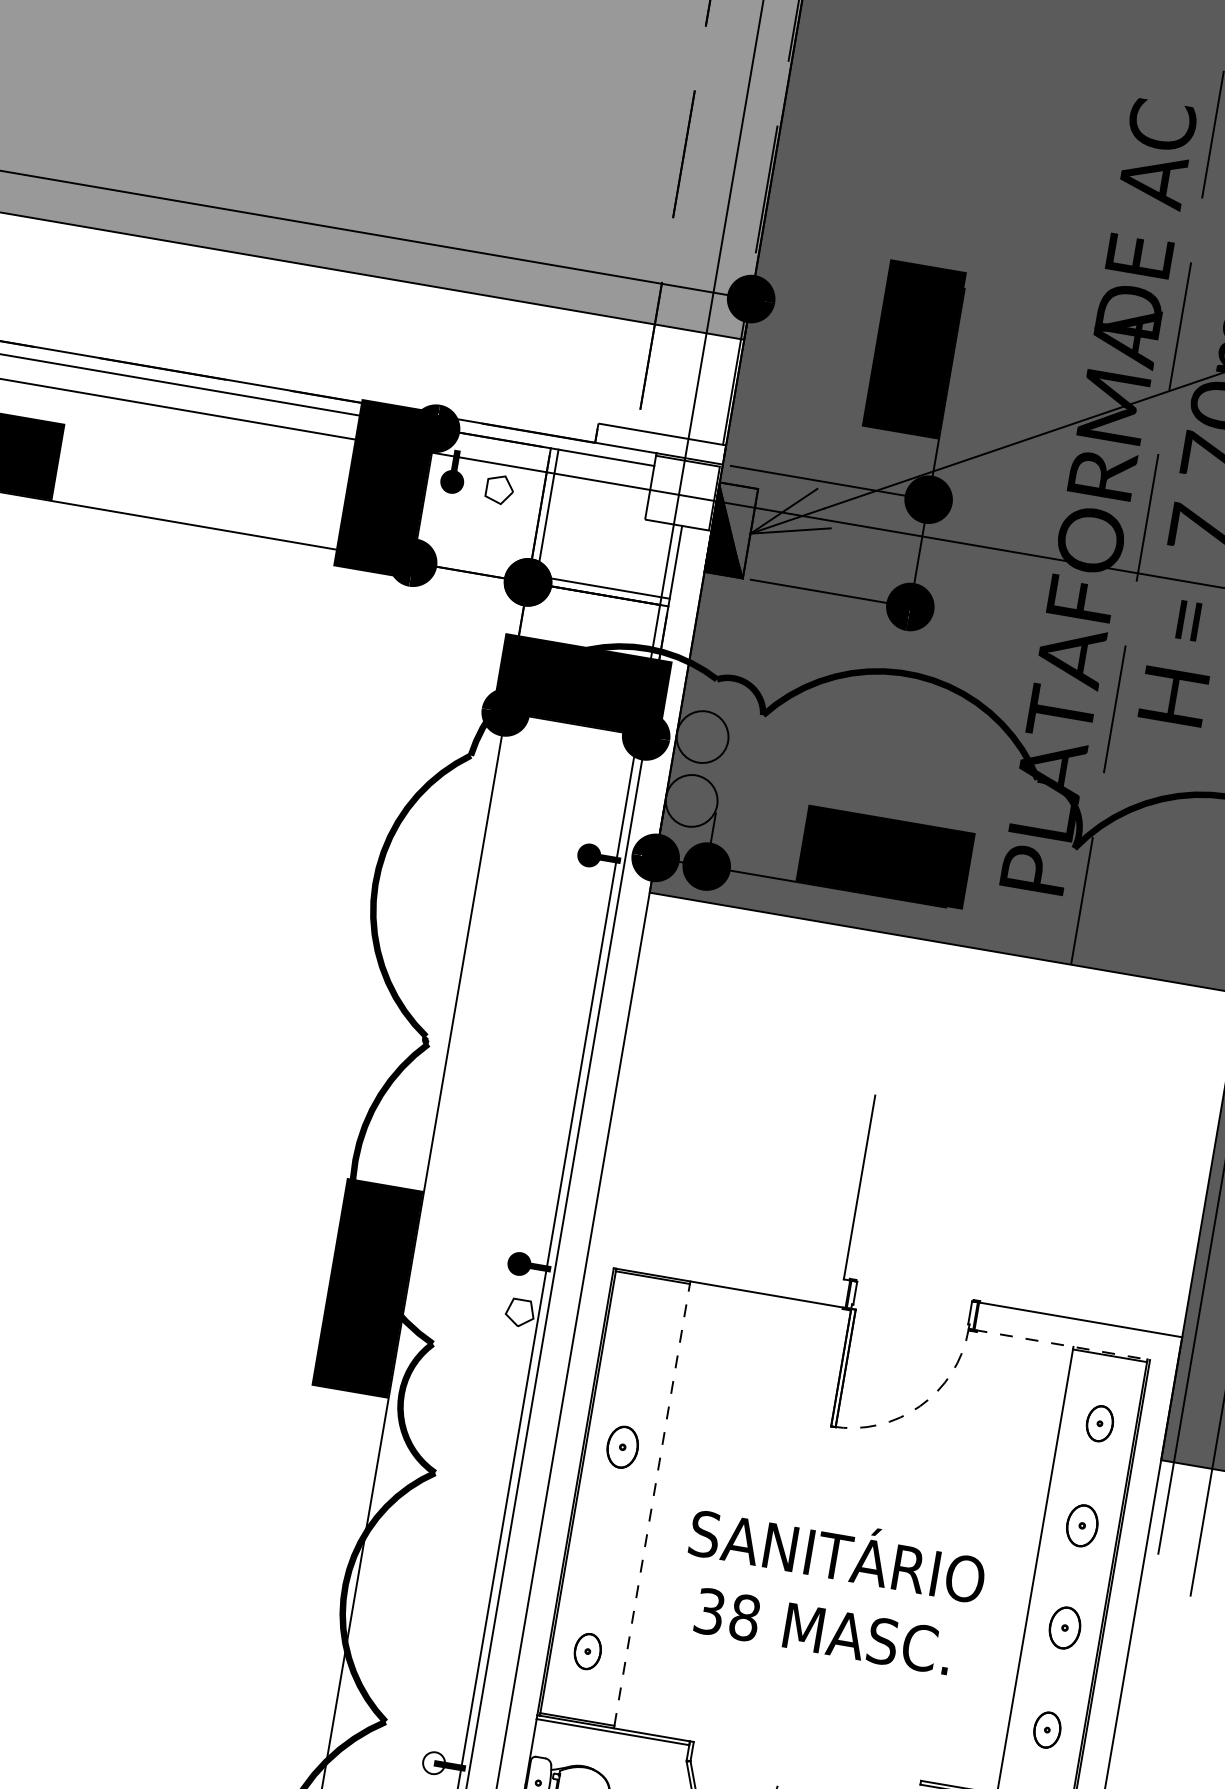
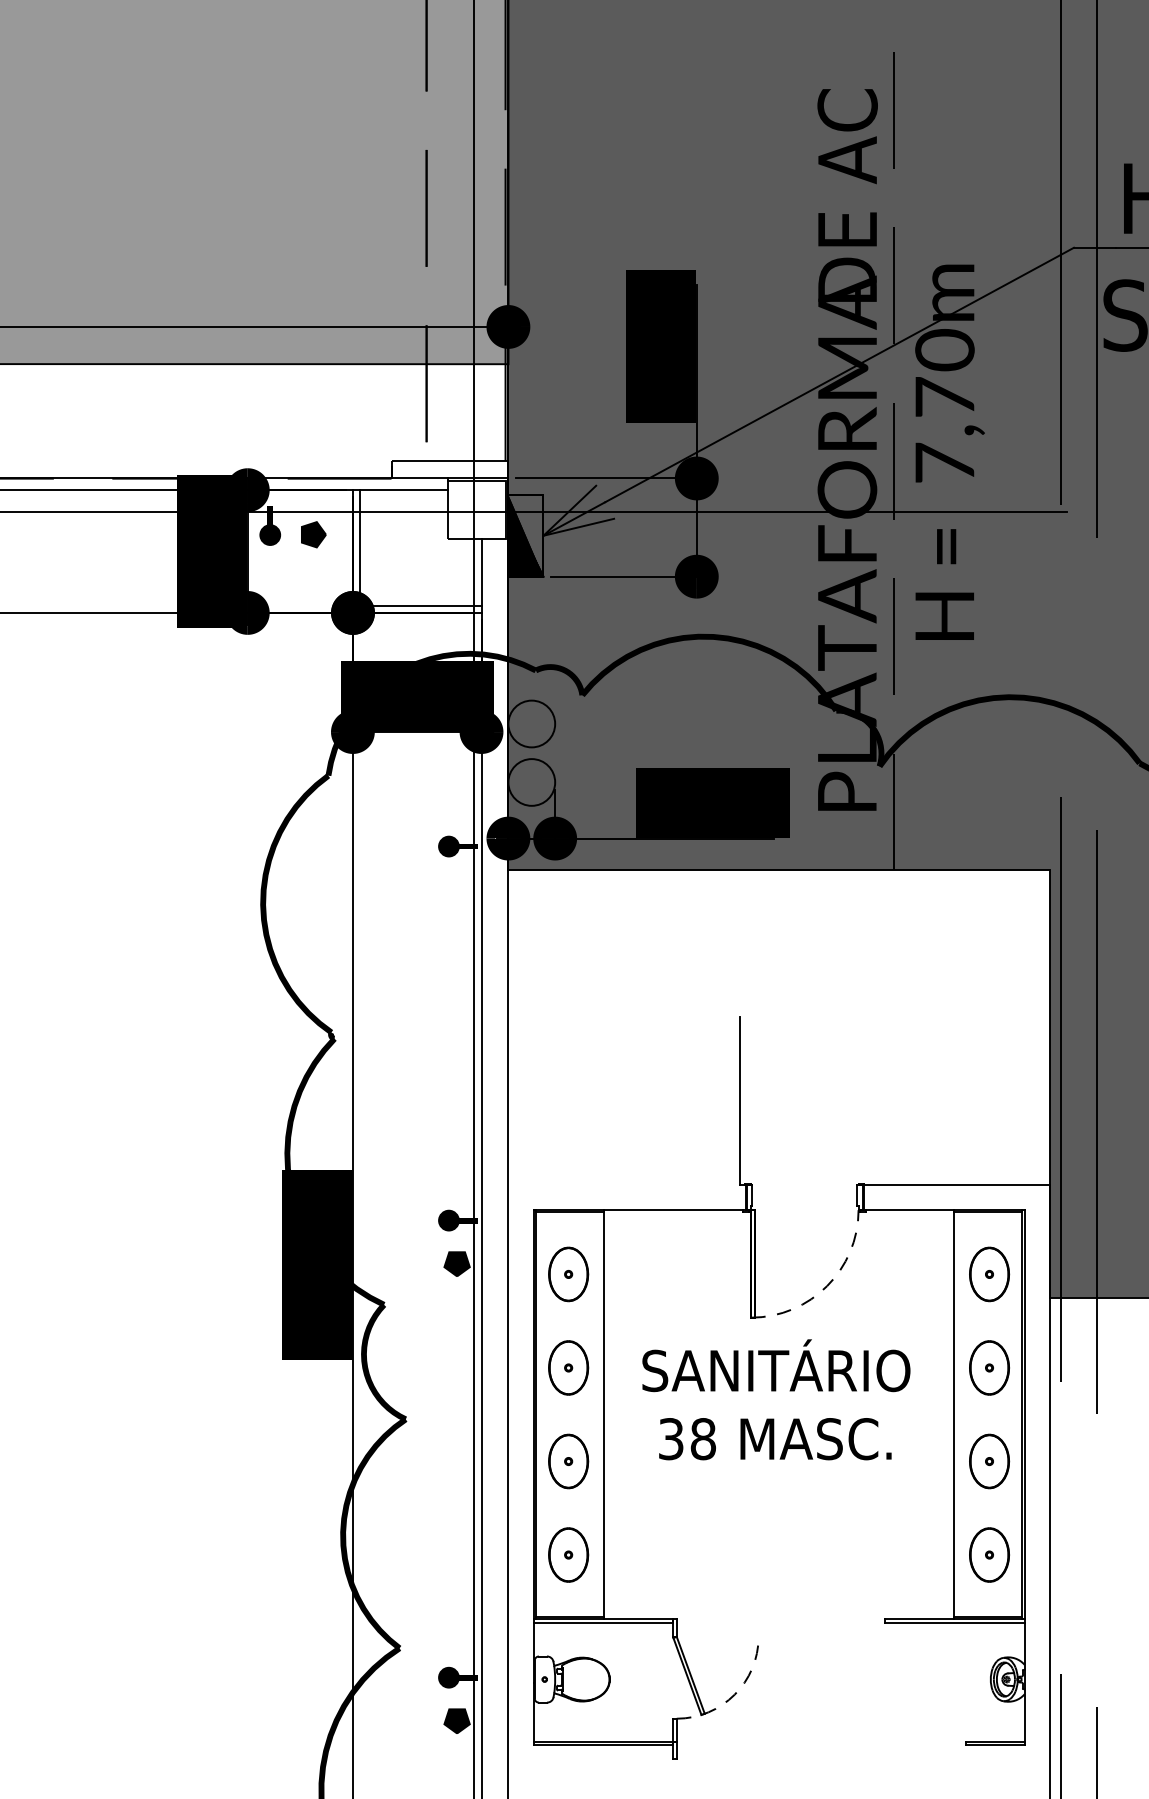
fill: (499, 489) -> (313, 534), added
fill: (519, 1313) -> (456, 1264), added
part: (639, 1345) -> (568, 1274), added
line: (1062, 1345) -> (944, 1210), dashed -> solid
part: (1099, 1423) -> (989, 1274), size x1.67
part: (622, 1446) -> (568, 1367), size x1.43
line: (652, 1504) -> (603, 1414), dashed -> solid
part: (1082, 1525) -> (989, 1367), size x1.43
part: (605, 1549) -> (568, 1461), added
text: (832, 1588) -> (776, 1399), moved
part: (1064, 1627) -> (989, 1461), size x1.43
part: (587, 1650) -> (568, 1554), size x1.67
part: (1047, 1729) -> (989, 1554), size x1.67
fill: (433, 1762) -> (448, 1677), added

